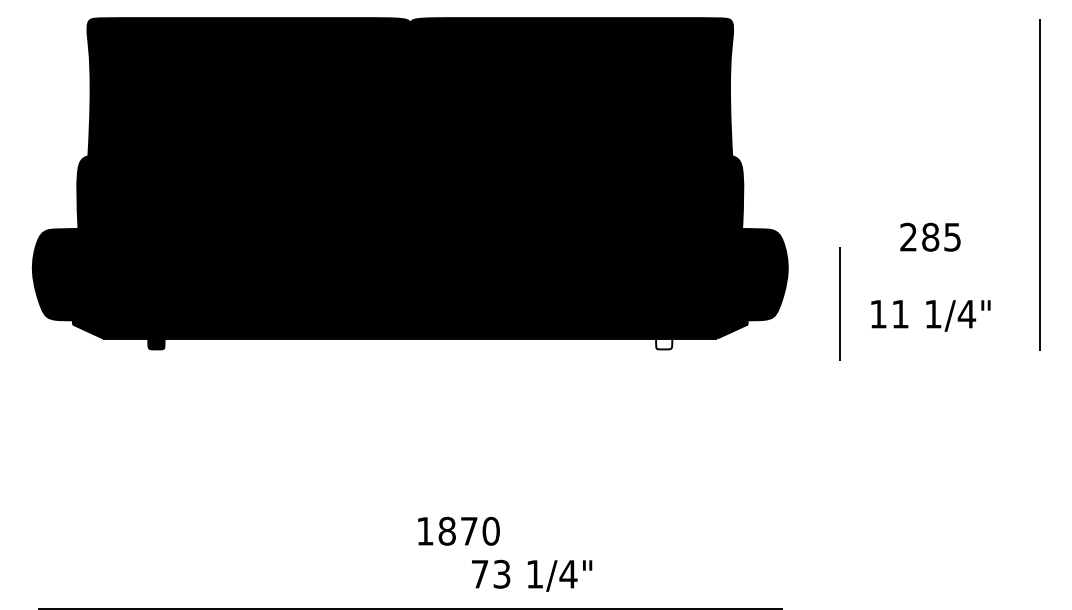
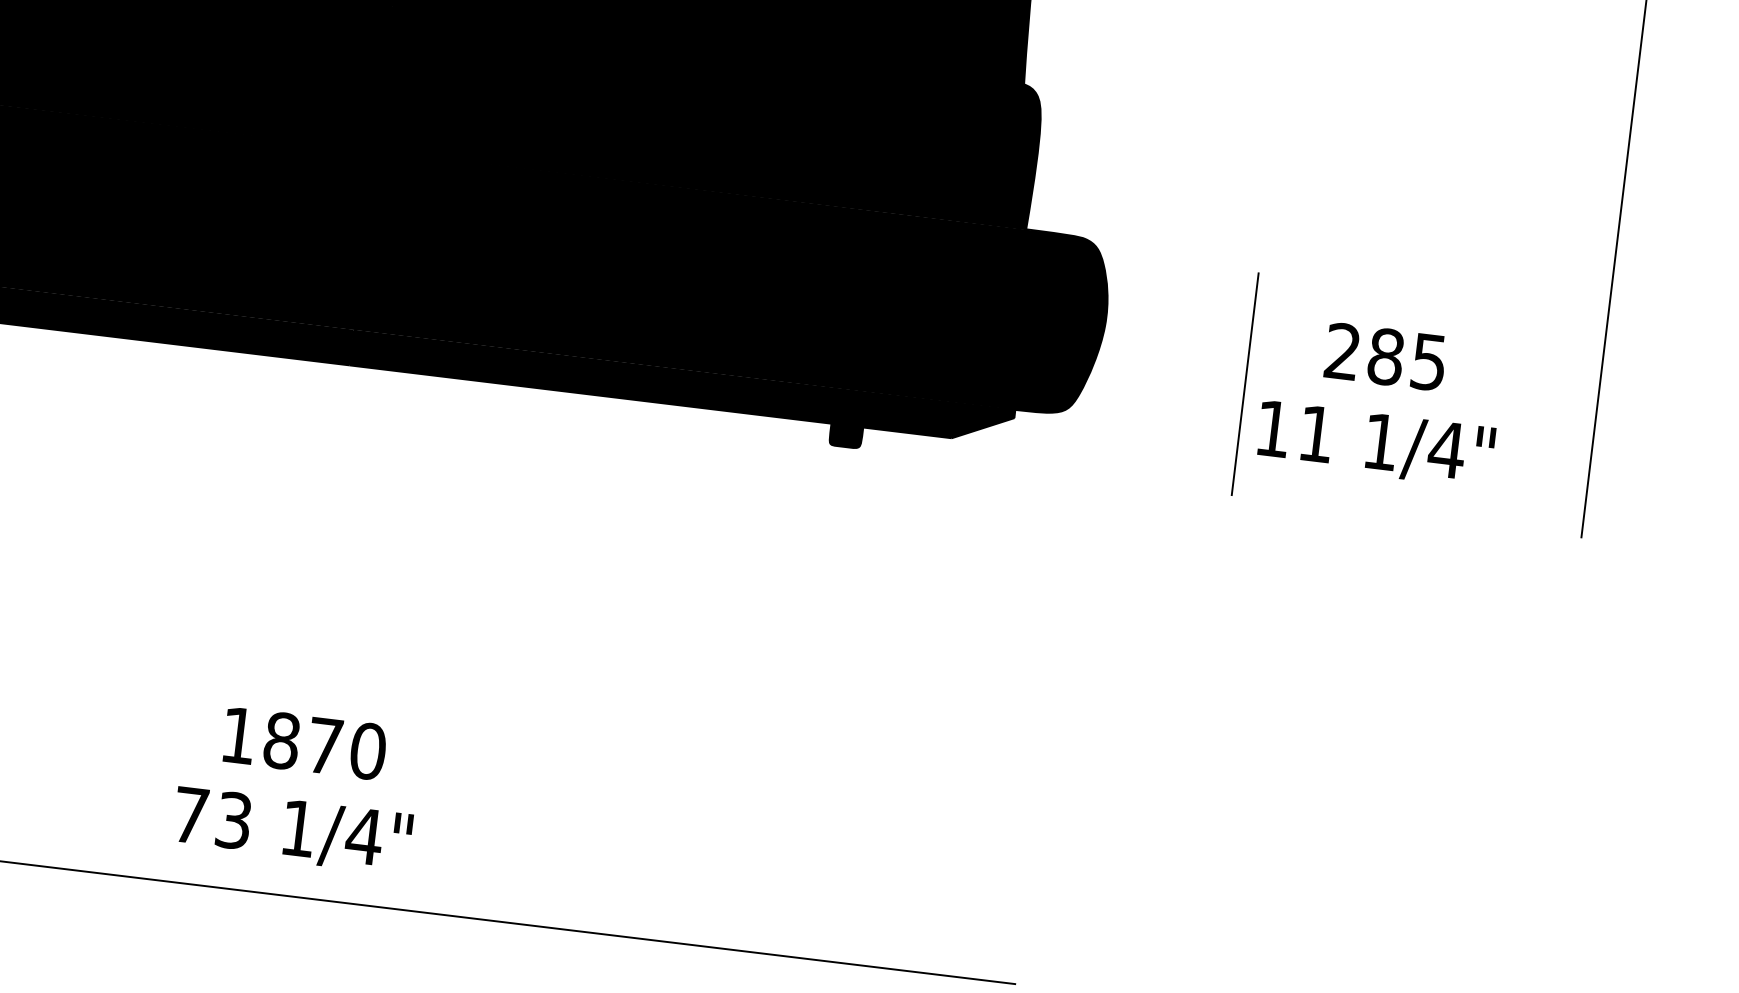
text: (930, 236) -> (1385, 355), moved
line: (839, 303) -> (1245, 384), moved
fill: (664, 343) -> (846, 435), added
text: (458, 530) -> (304, 741), moved
text: (532, 575) -> (293, 830), moved

